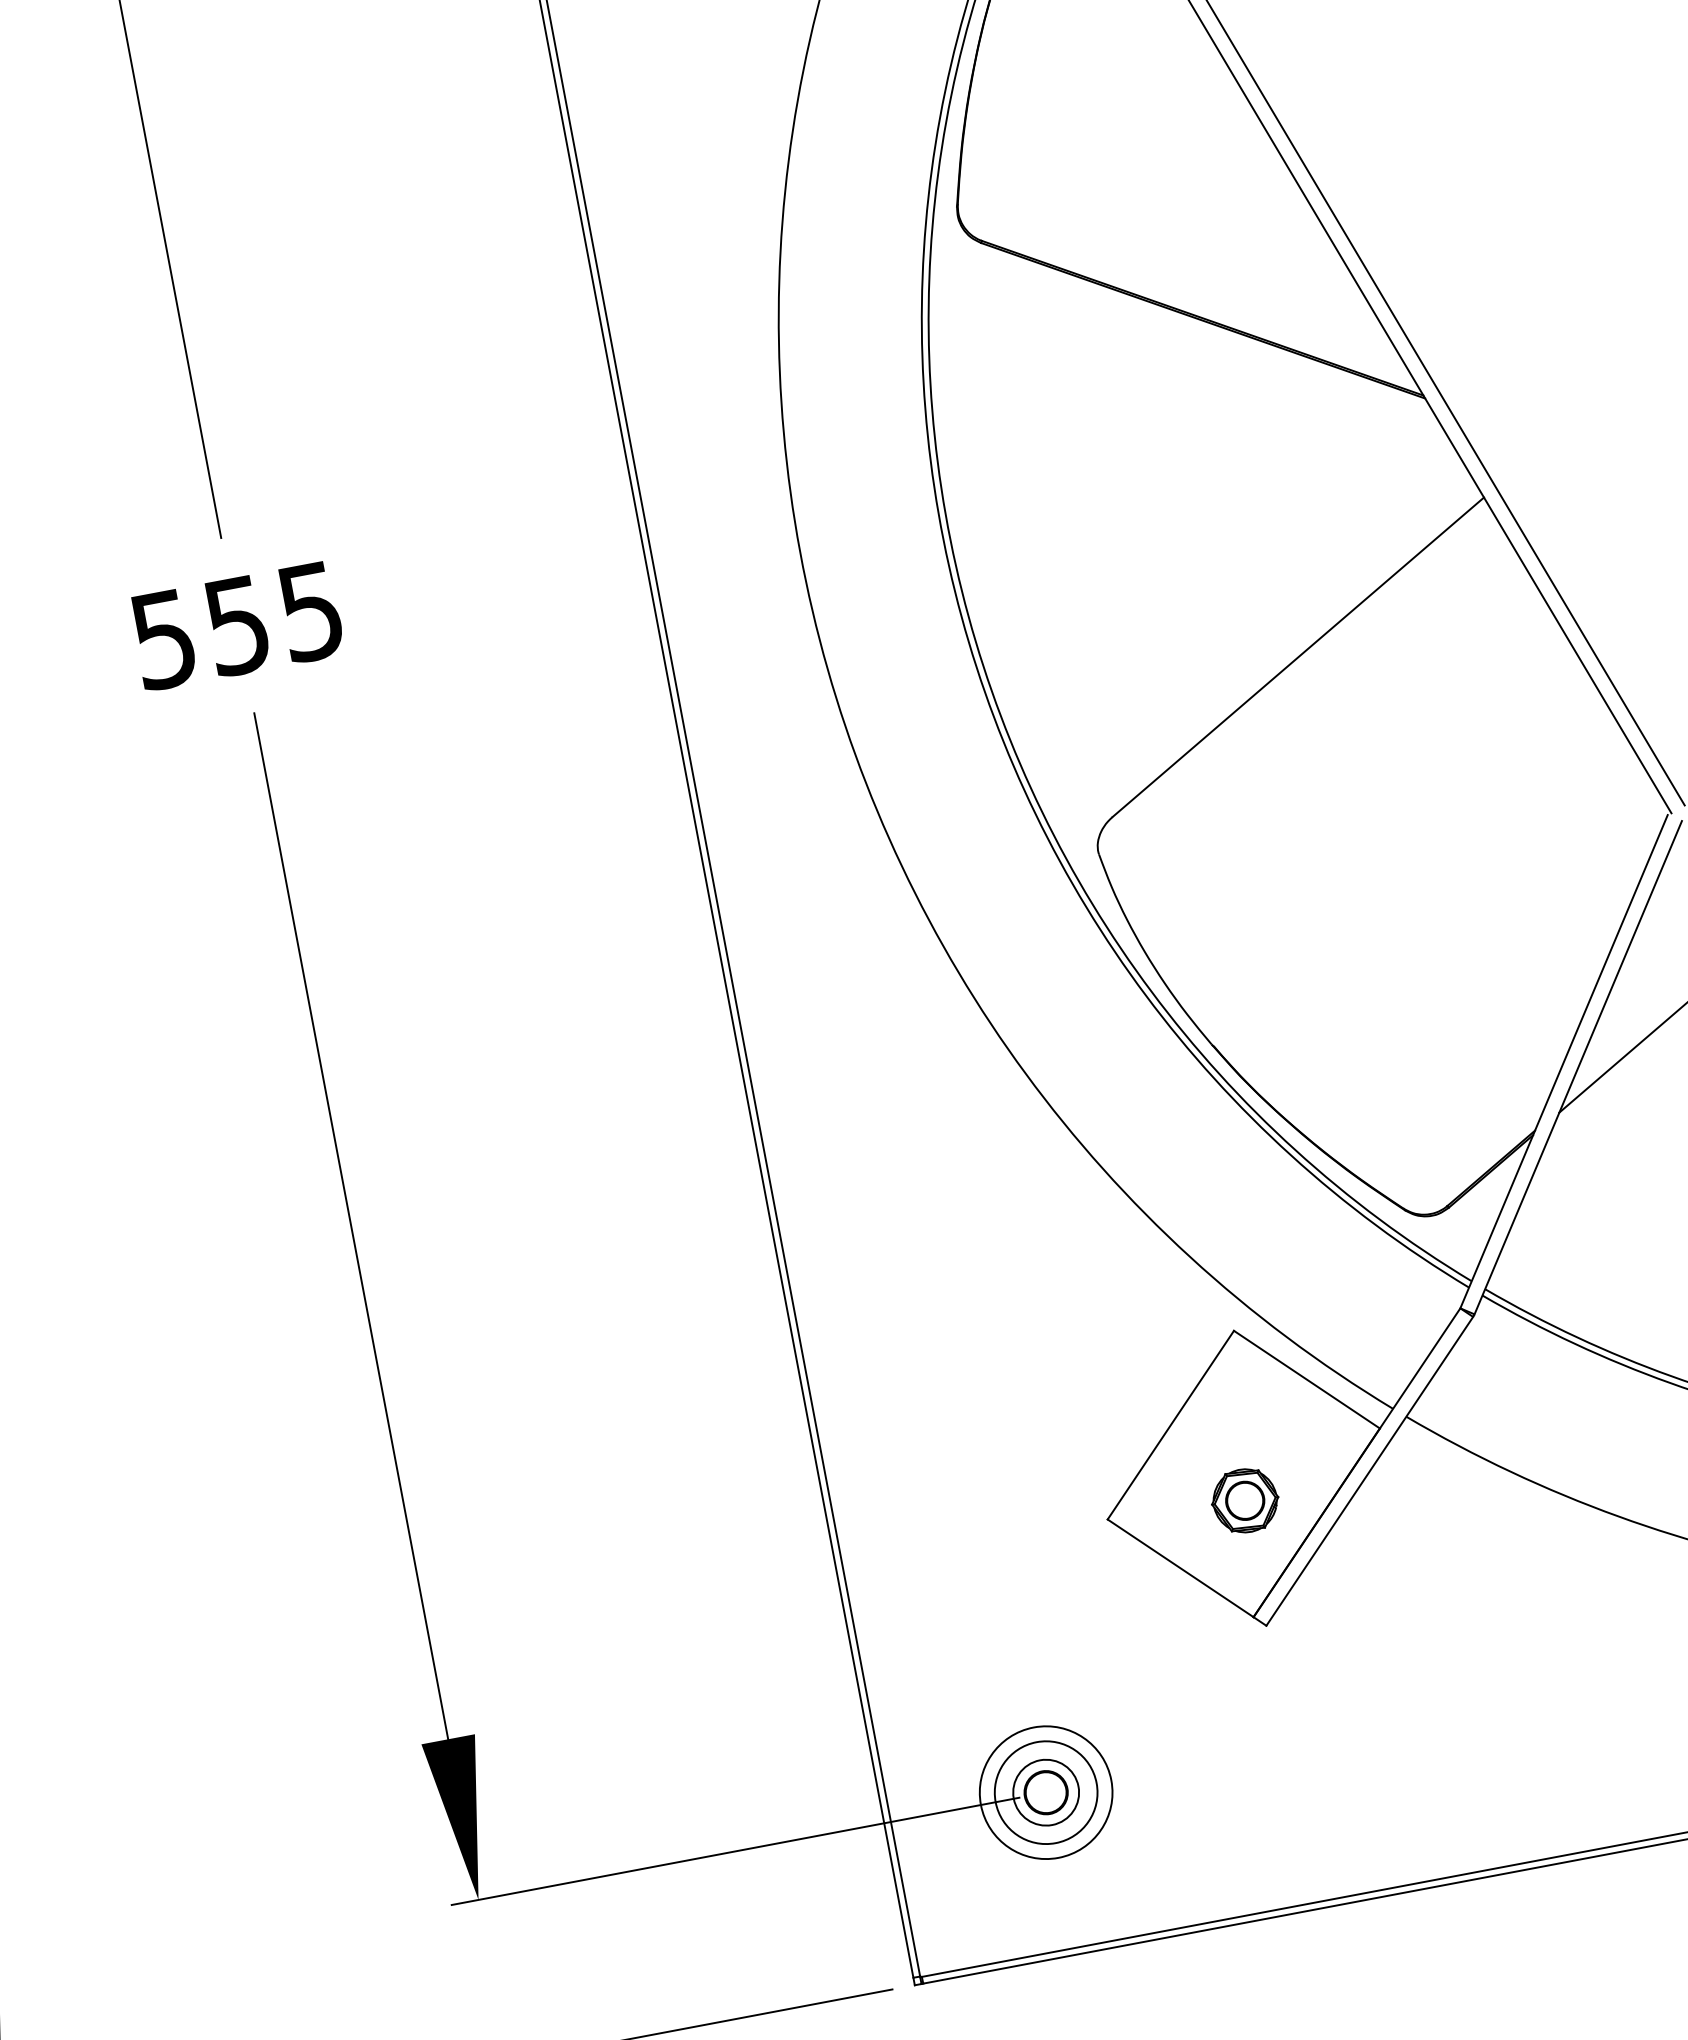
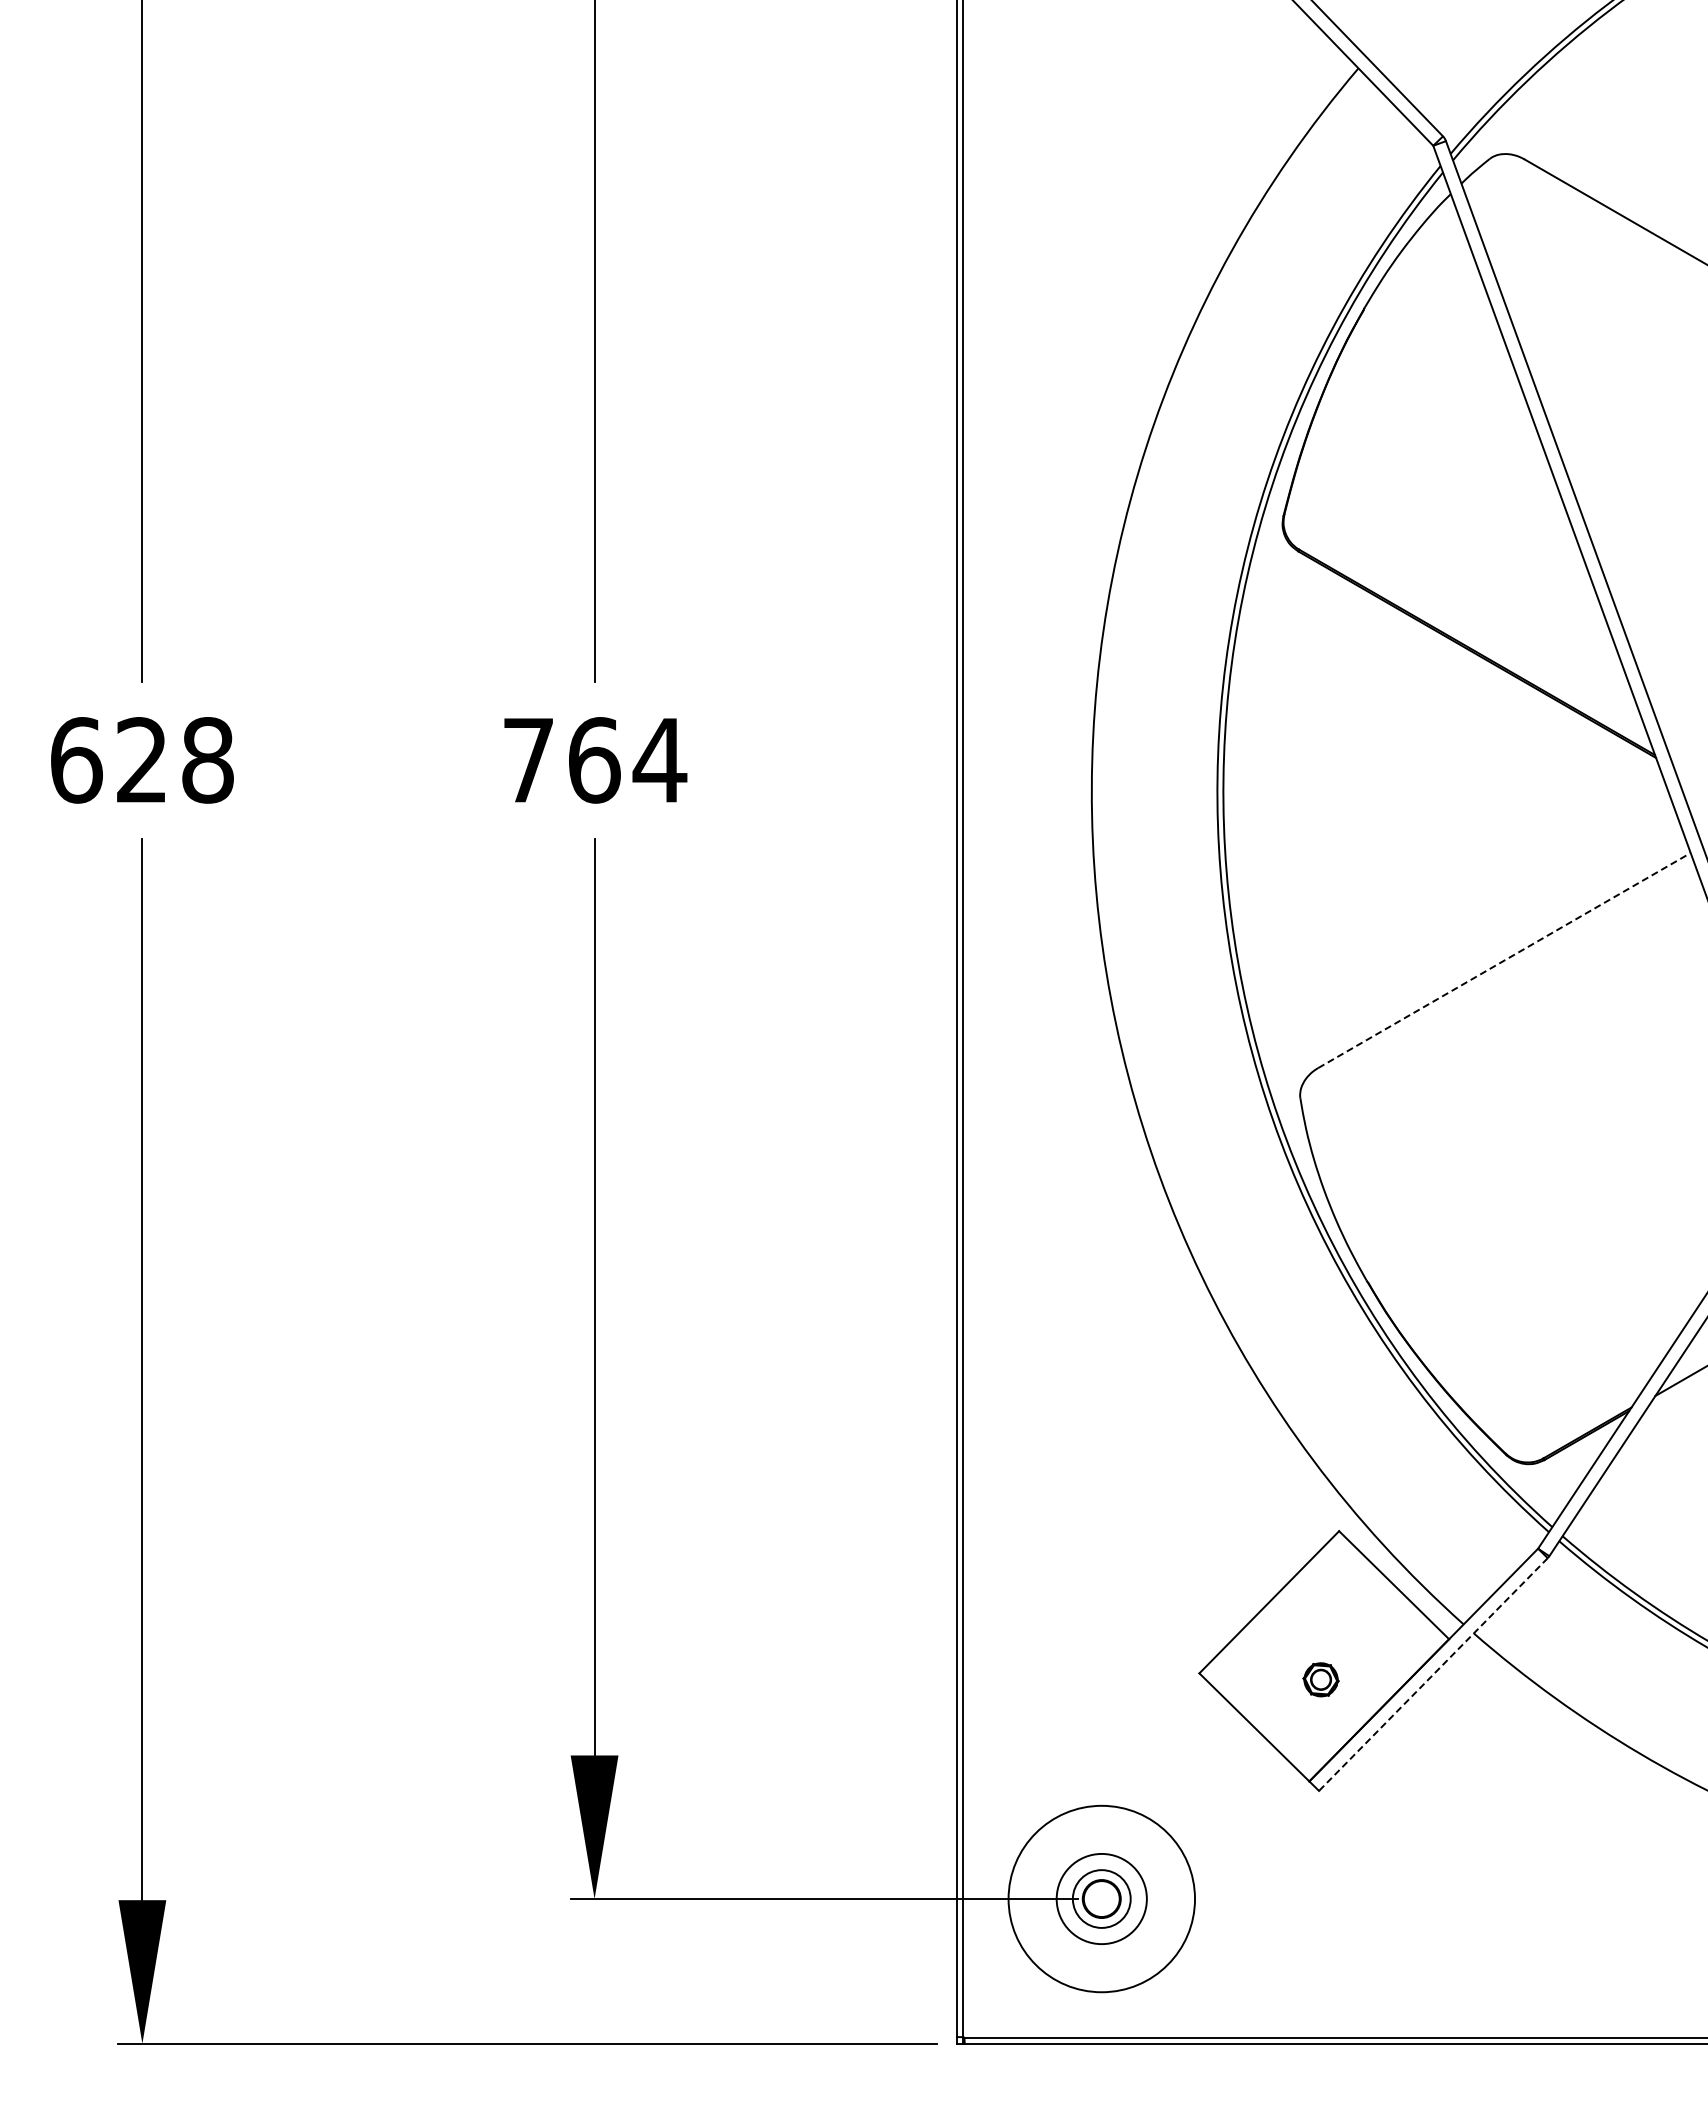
text: (238, 625) -> (595, 760), 555 -> 764
line: (1298, 657) -> (1504, 960), solid -> dashed
line: (1369, 1471) -> (1433, 1674), solid -> dashed
part: (1244, 1500) -> (1320, 1679), size x0.6
circle: (1045, 1792) -> (1101, 1898), size x1.6

